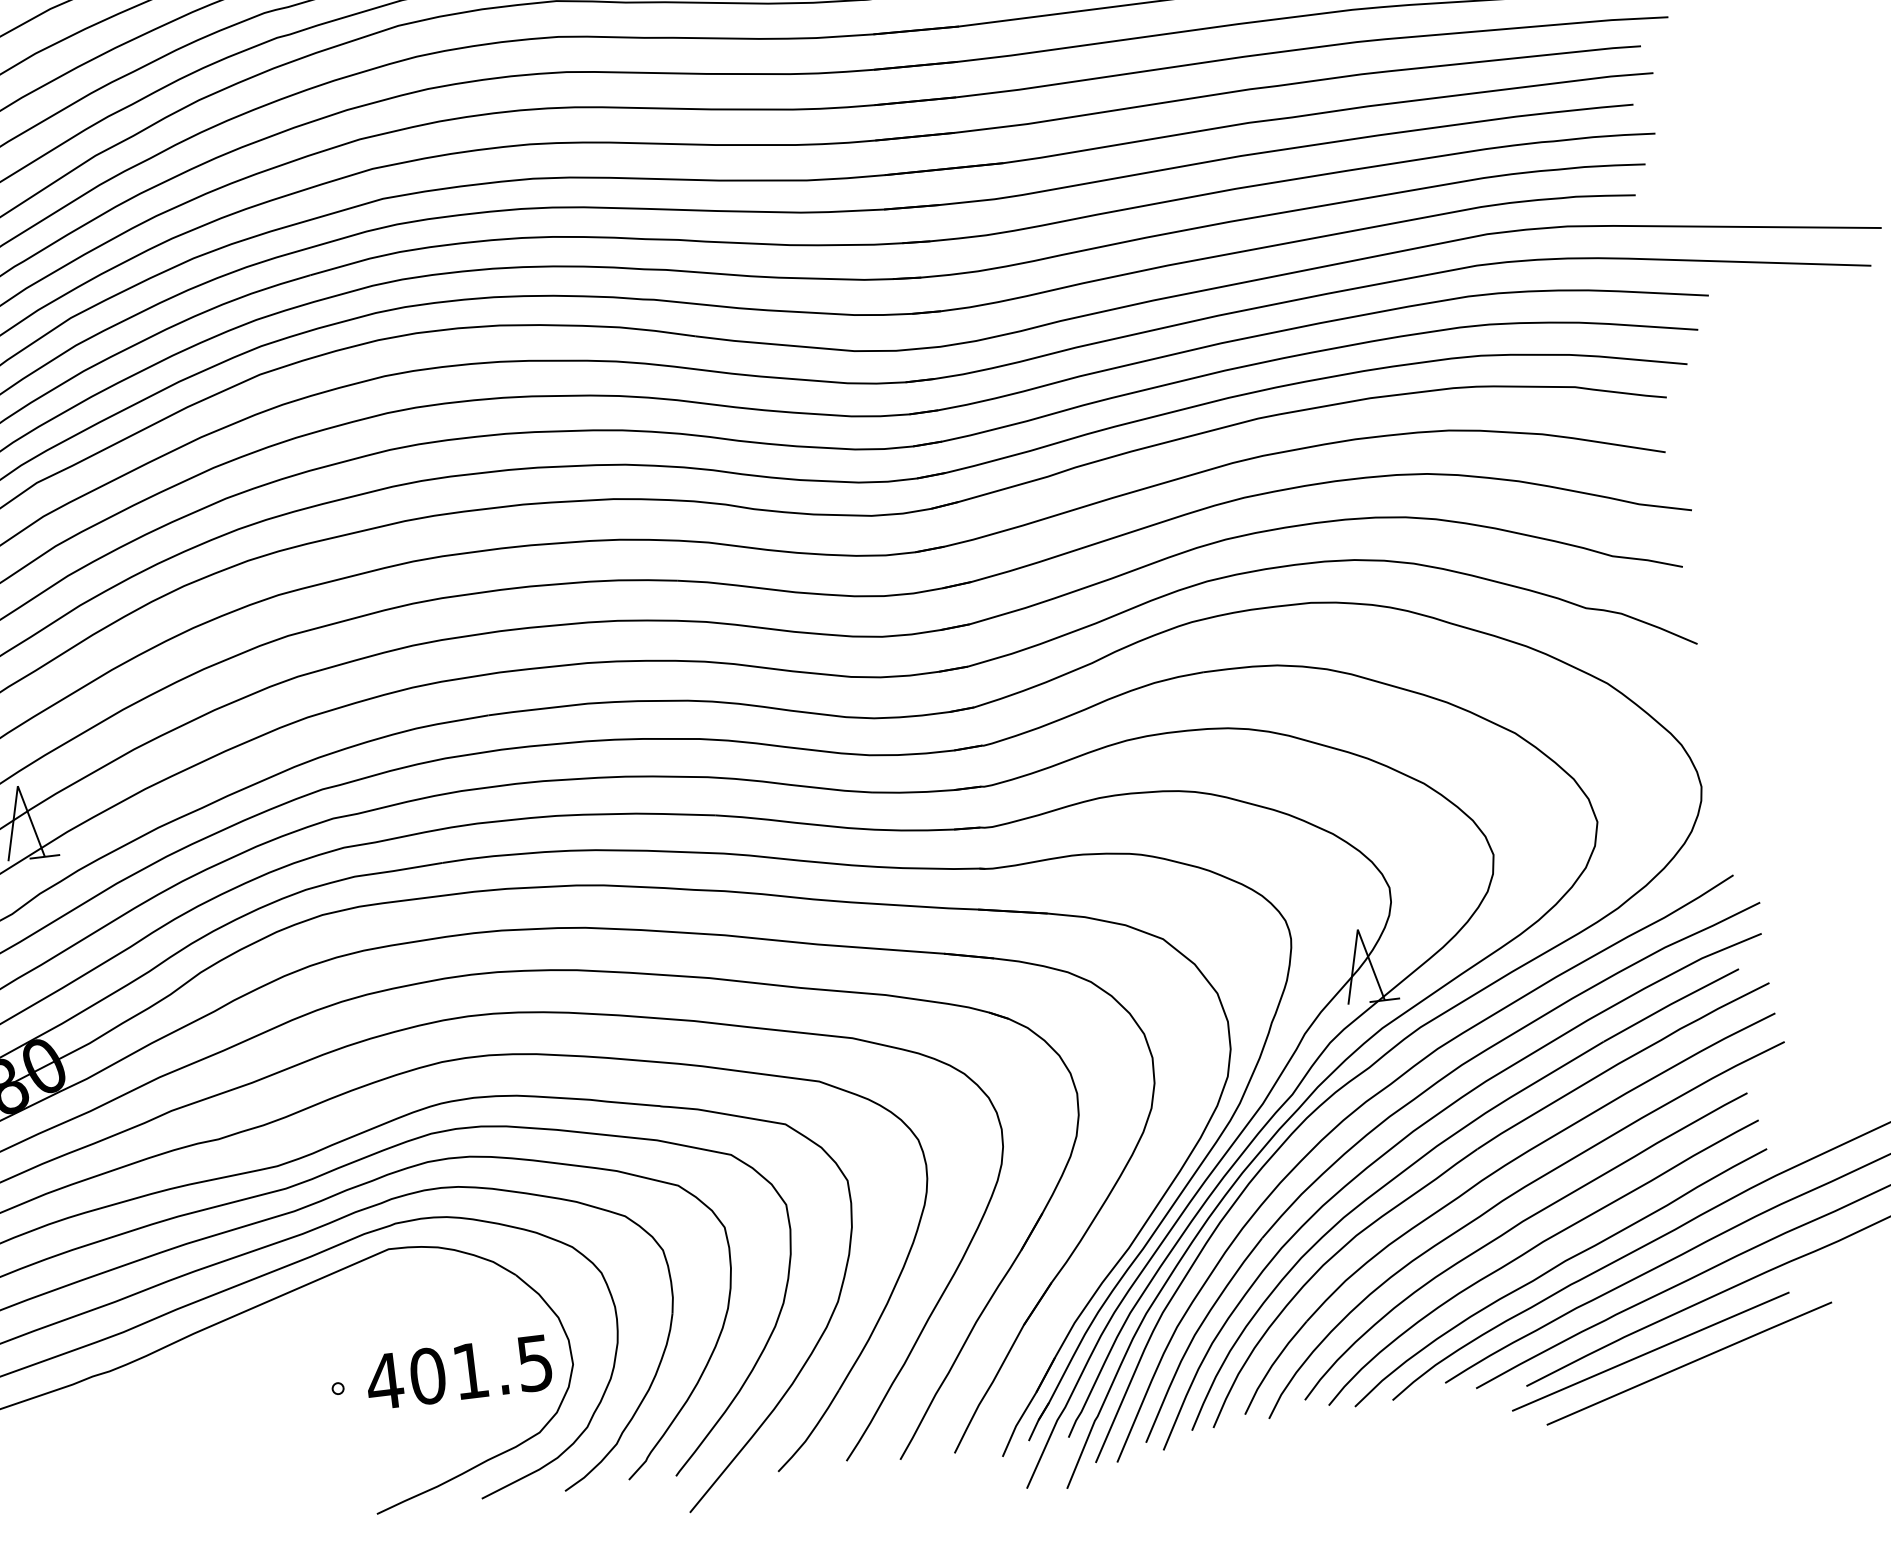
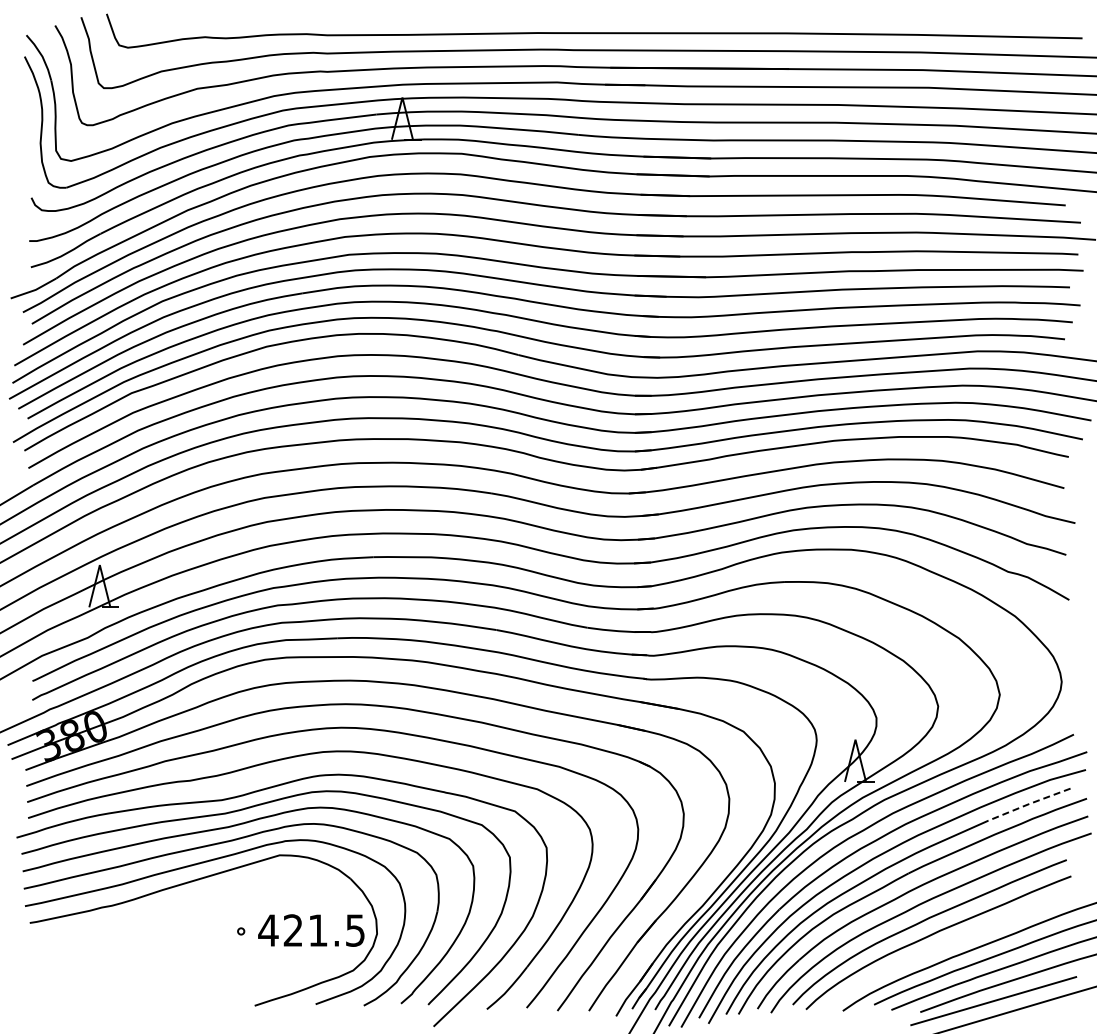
line: (1671, 1005) -> (1029, 804), solid -> dashed
curve: (1554, 1269) -> (944, 947), removed
text: (428, 1376) -> (293, 930), 401.5 -> 421.5

